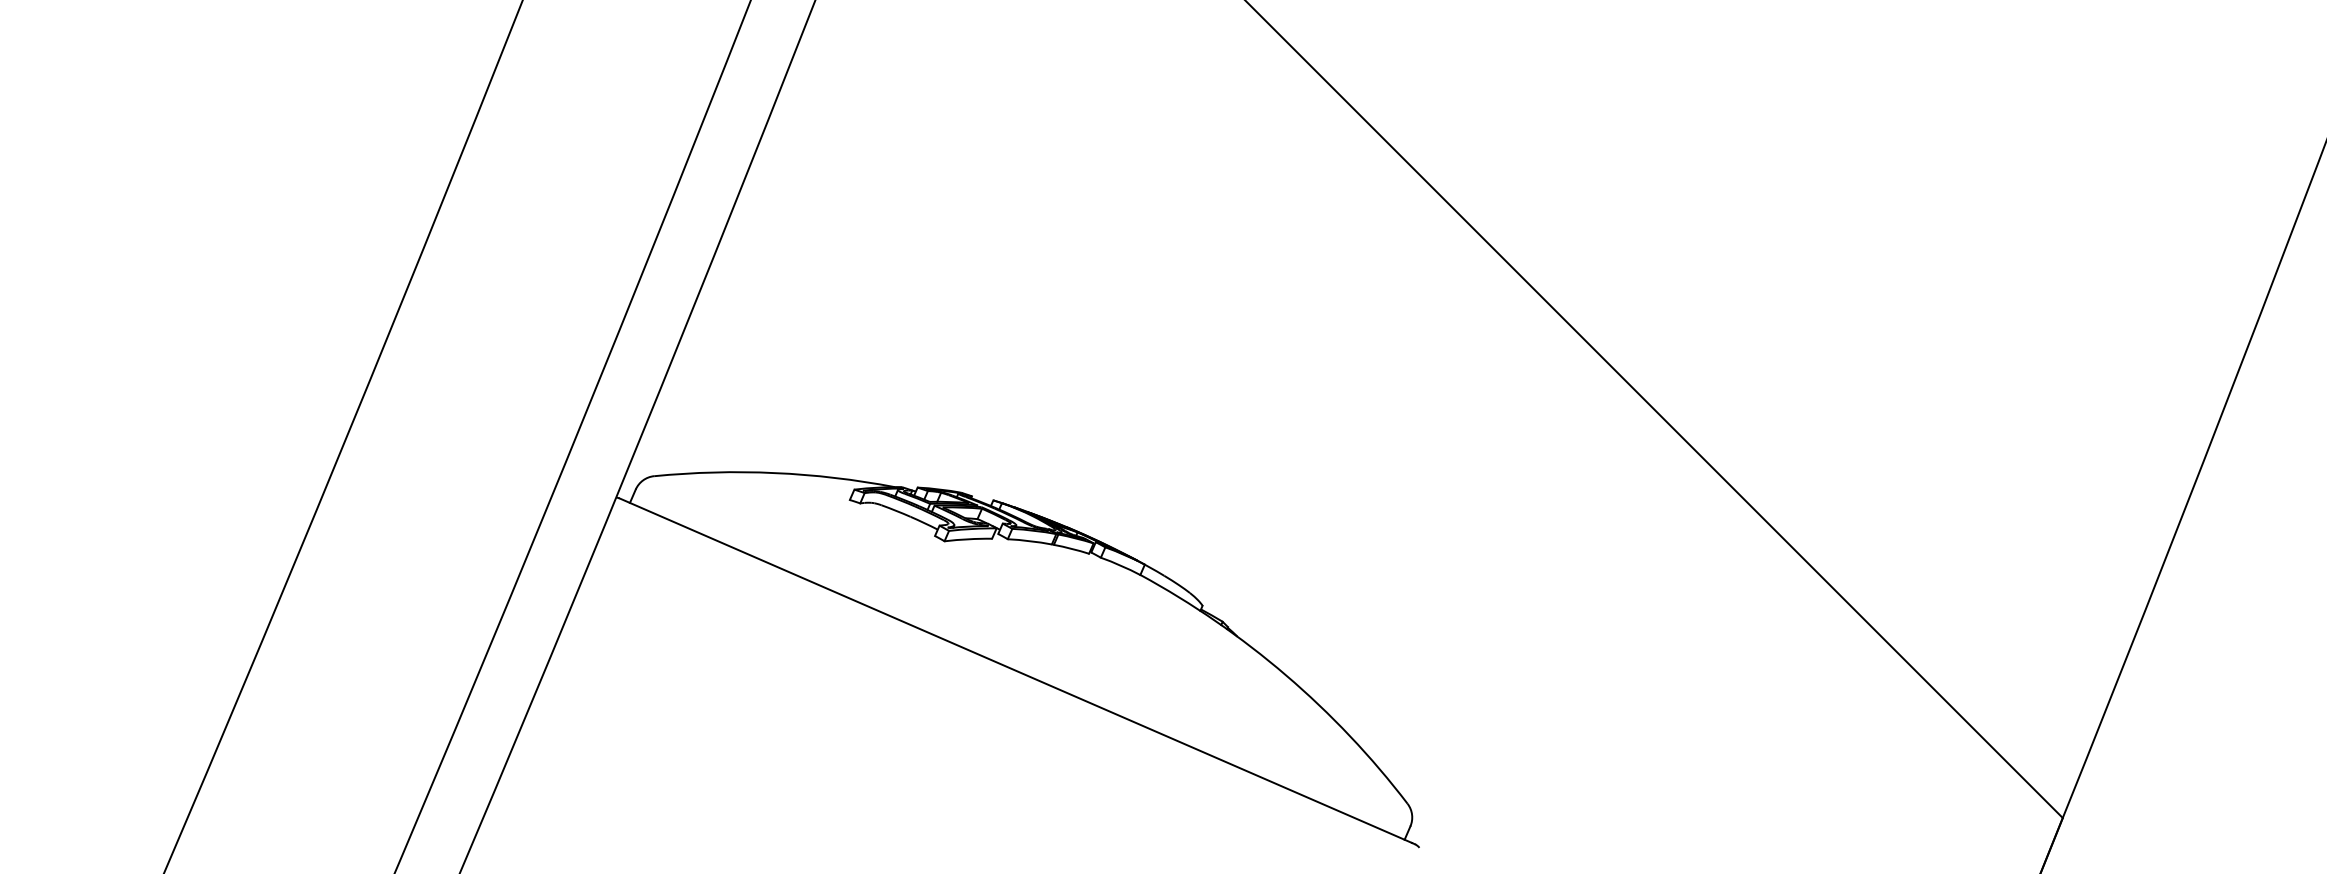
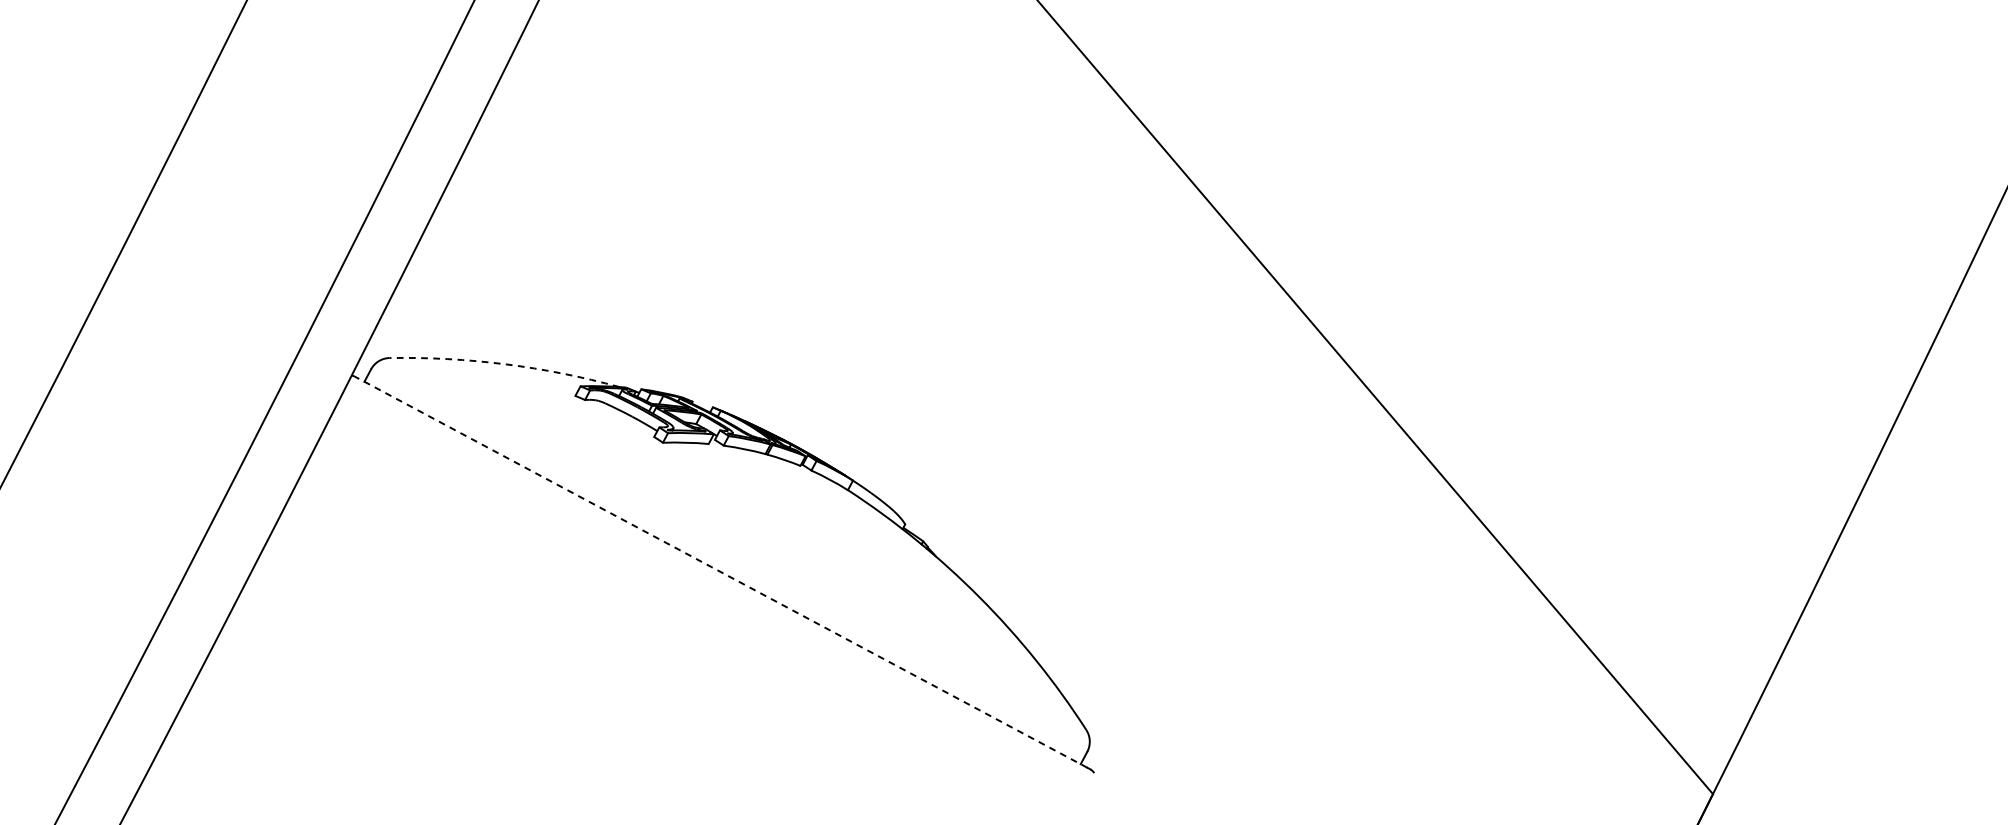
arc: (774, 473) -> (505, 364), solid -> dashed
line: (1015, 670) -> (720, 572), solid -> dashed

